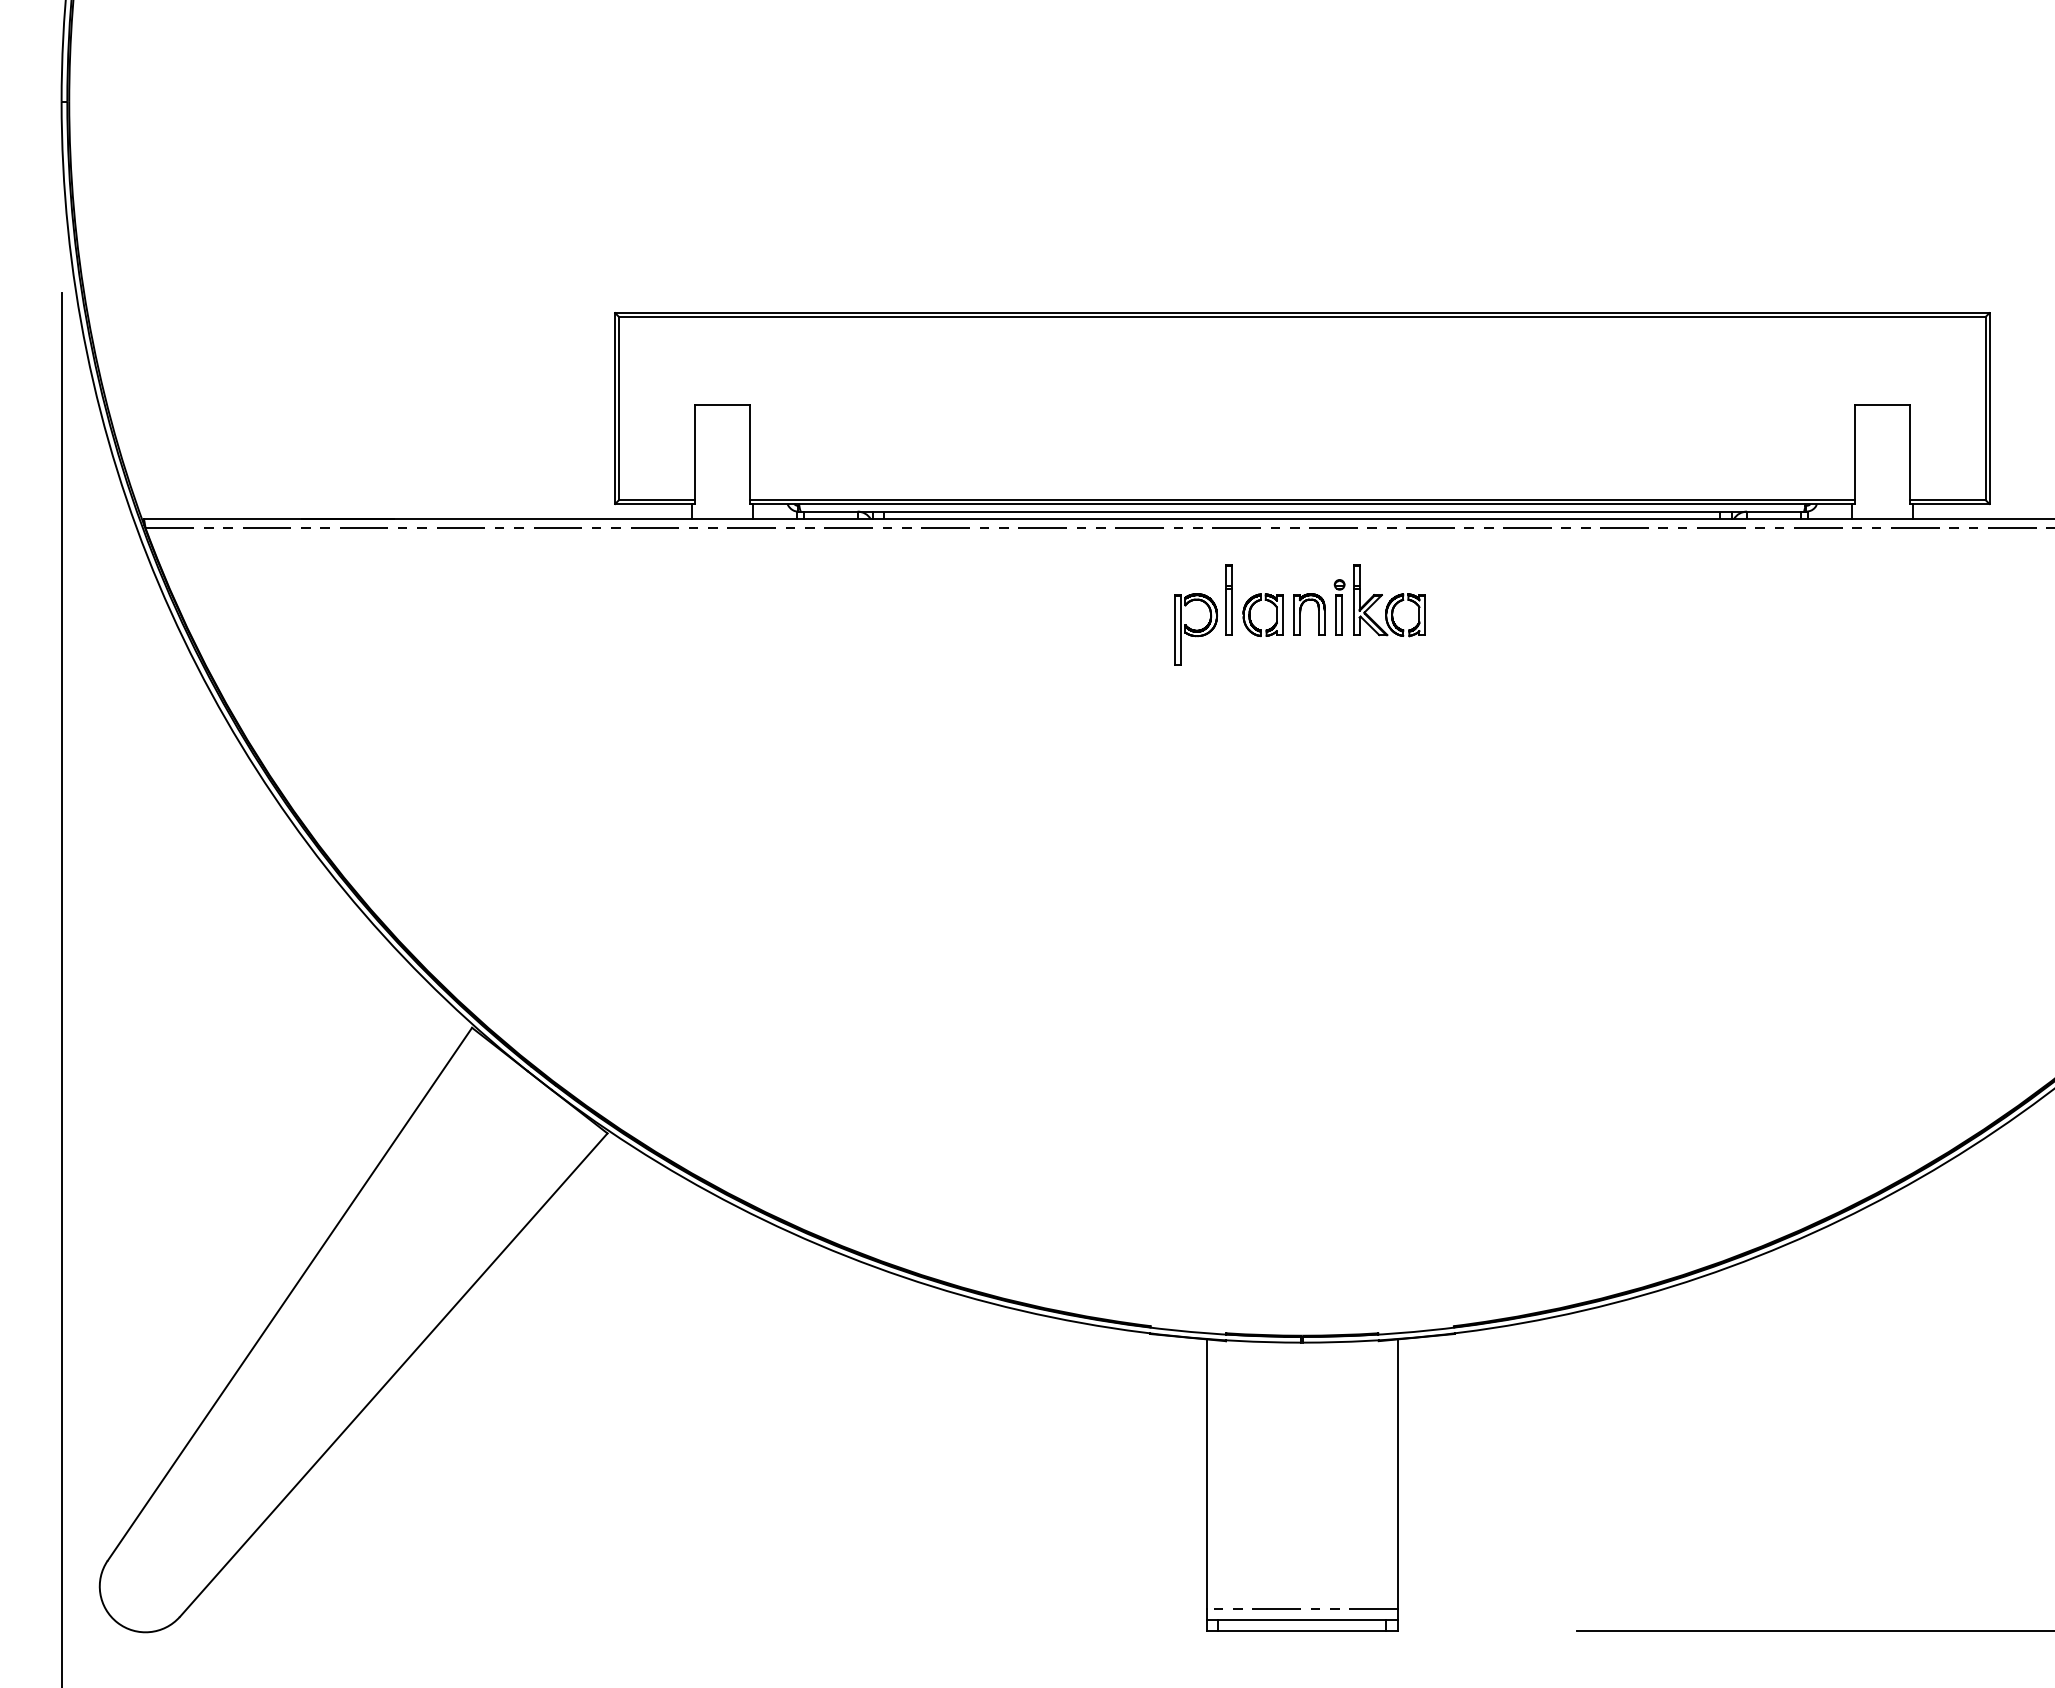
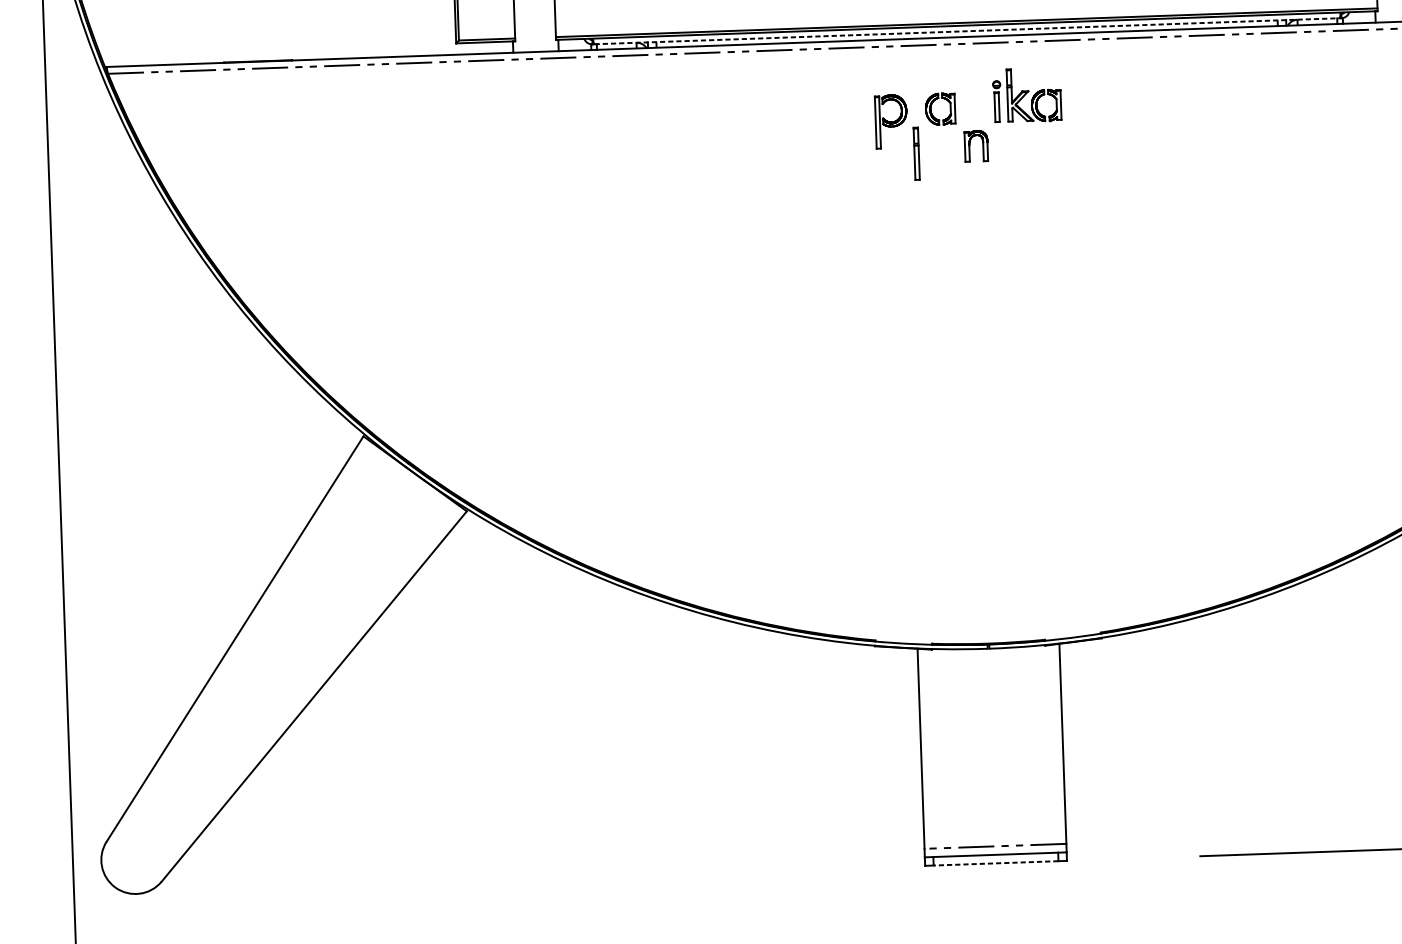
line: (1302, 511) -> (967, 31), solid -> dashed
part: (1228, 599) -> (916, 153), moved
part: (1301, 611) -> (970, 144), moved
line: (1302, 1631) -> (996, 863), solid -> dashed

